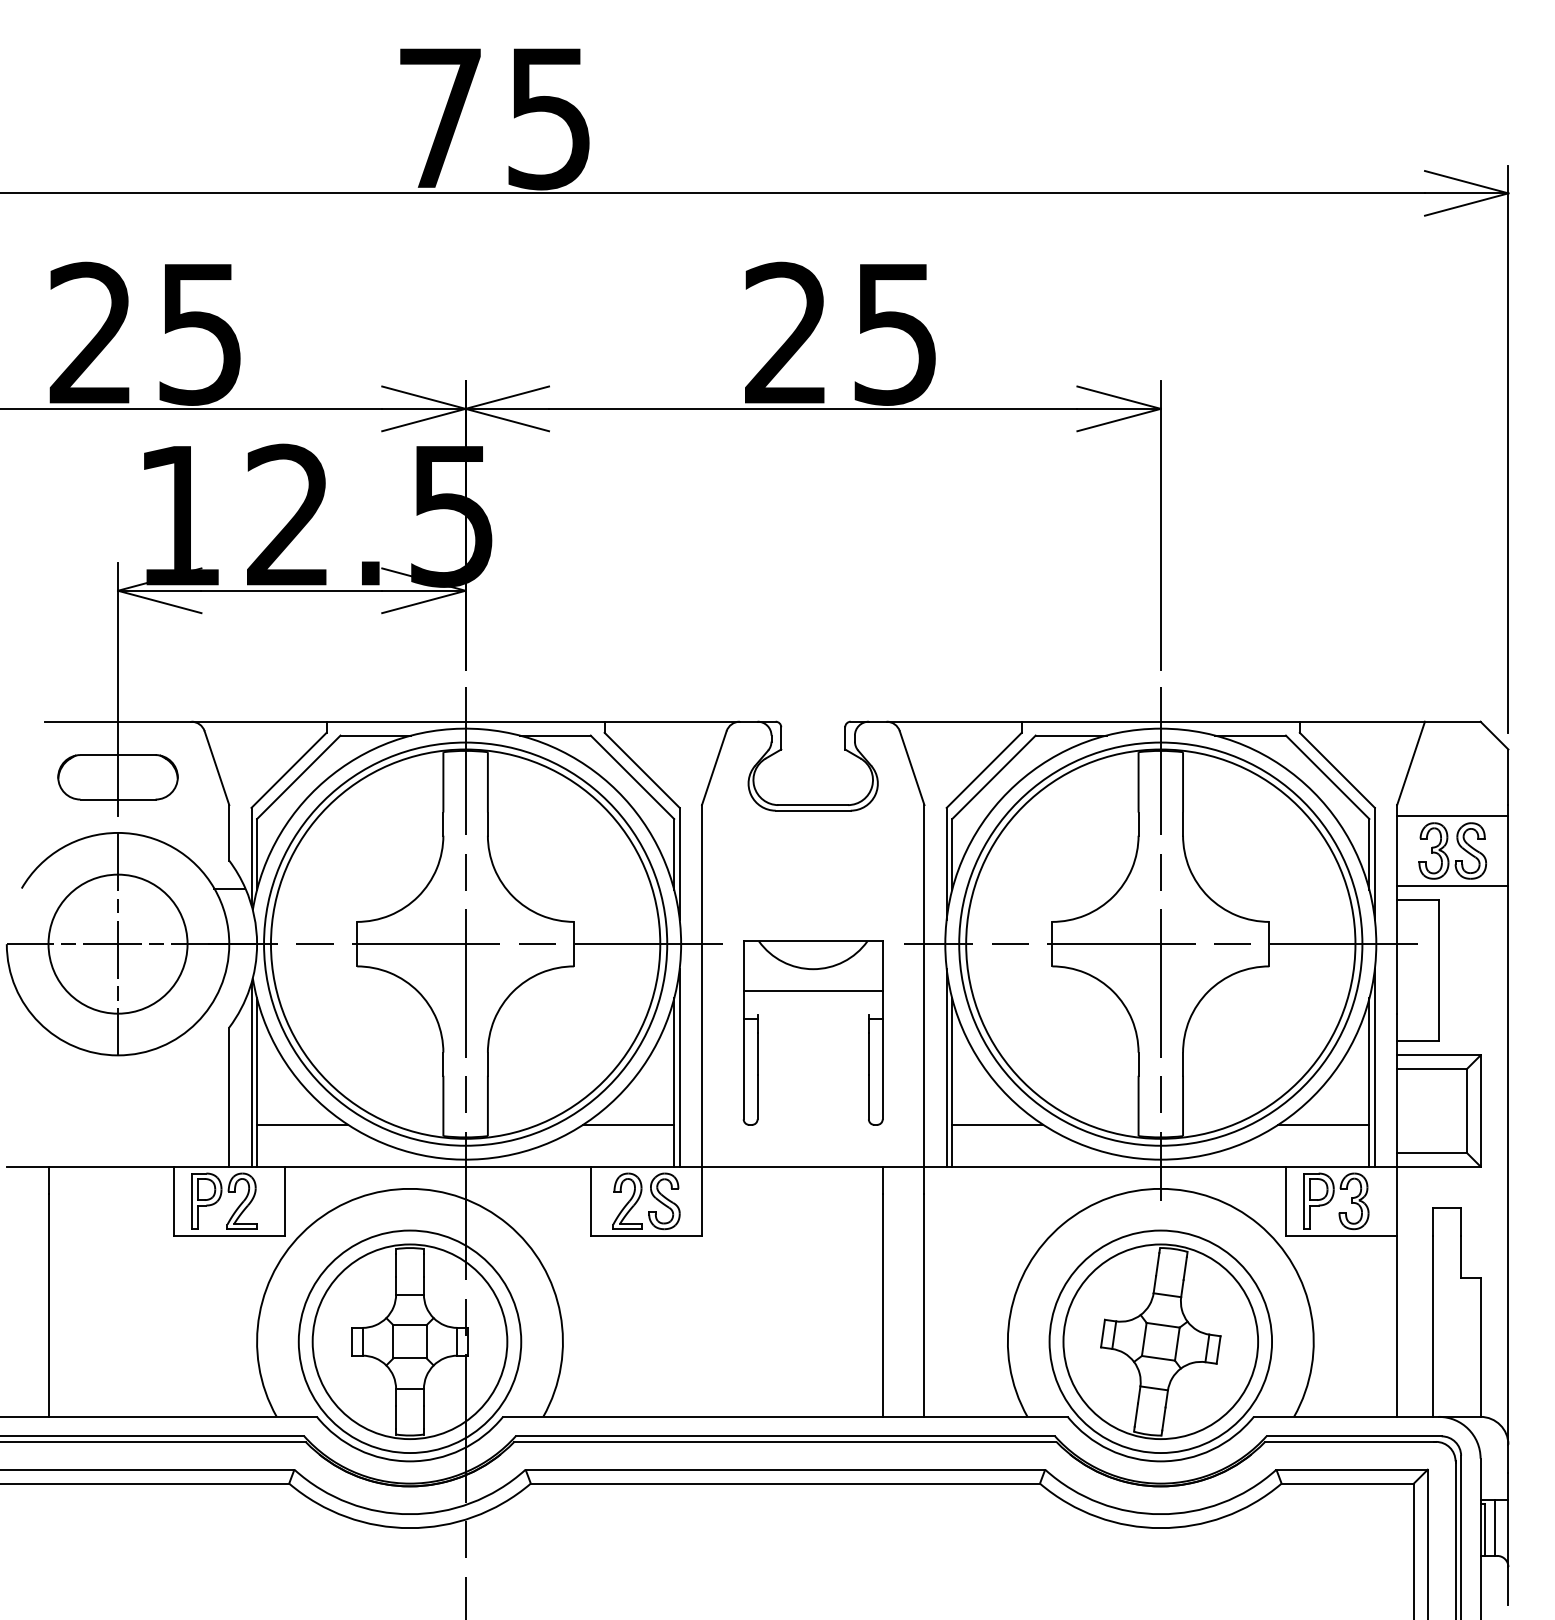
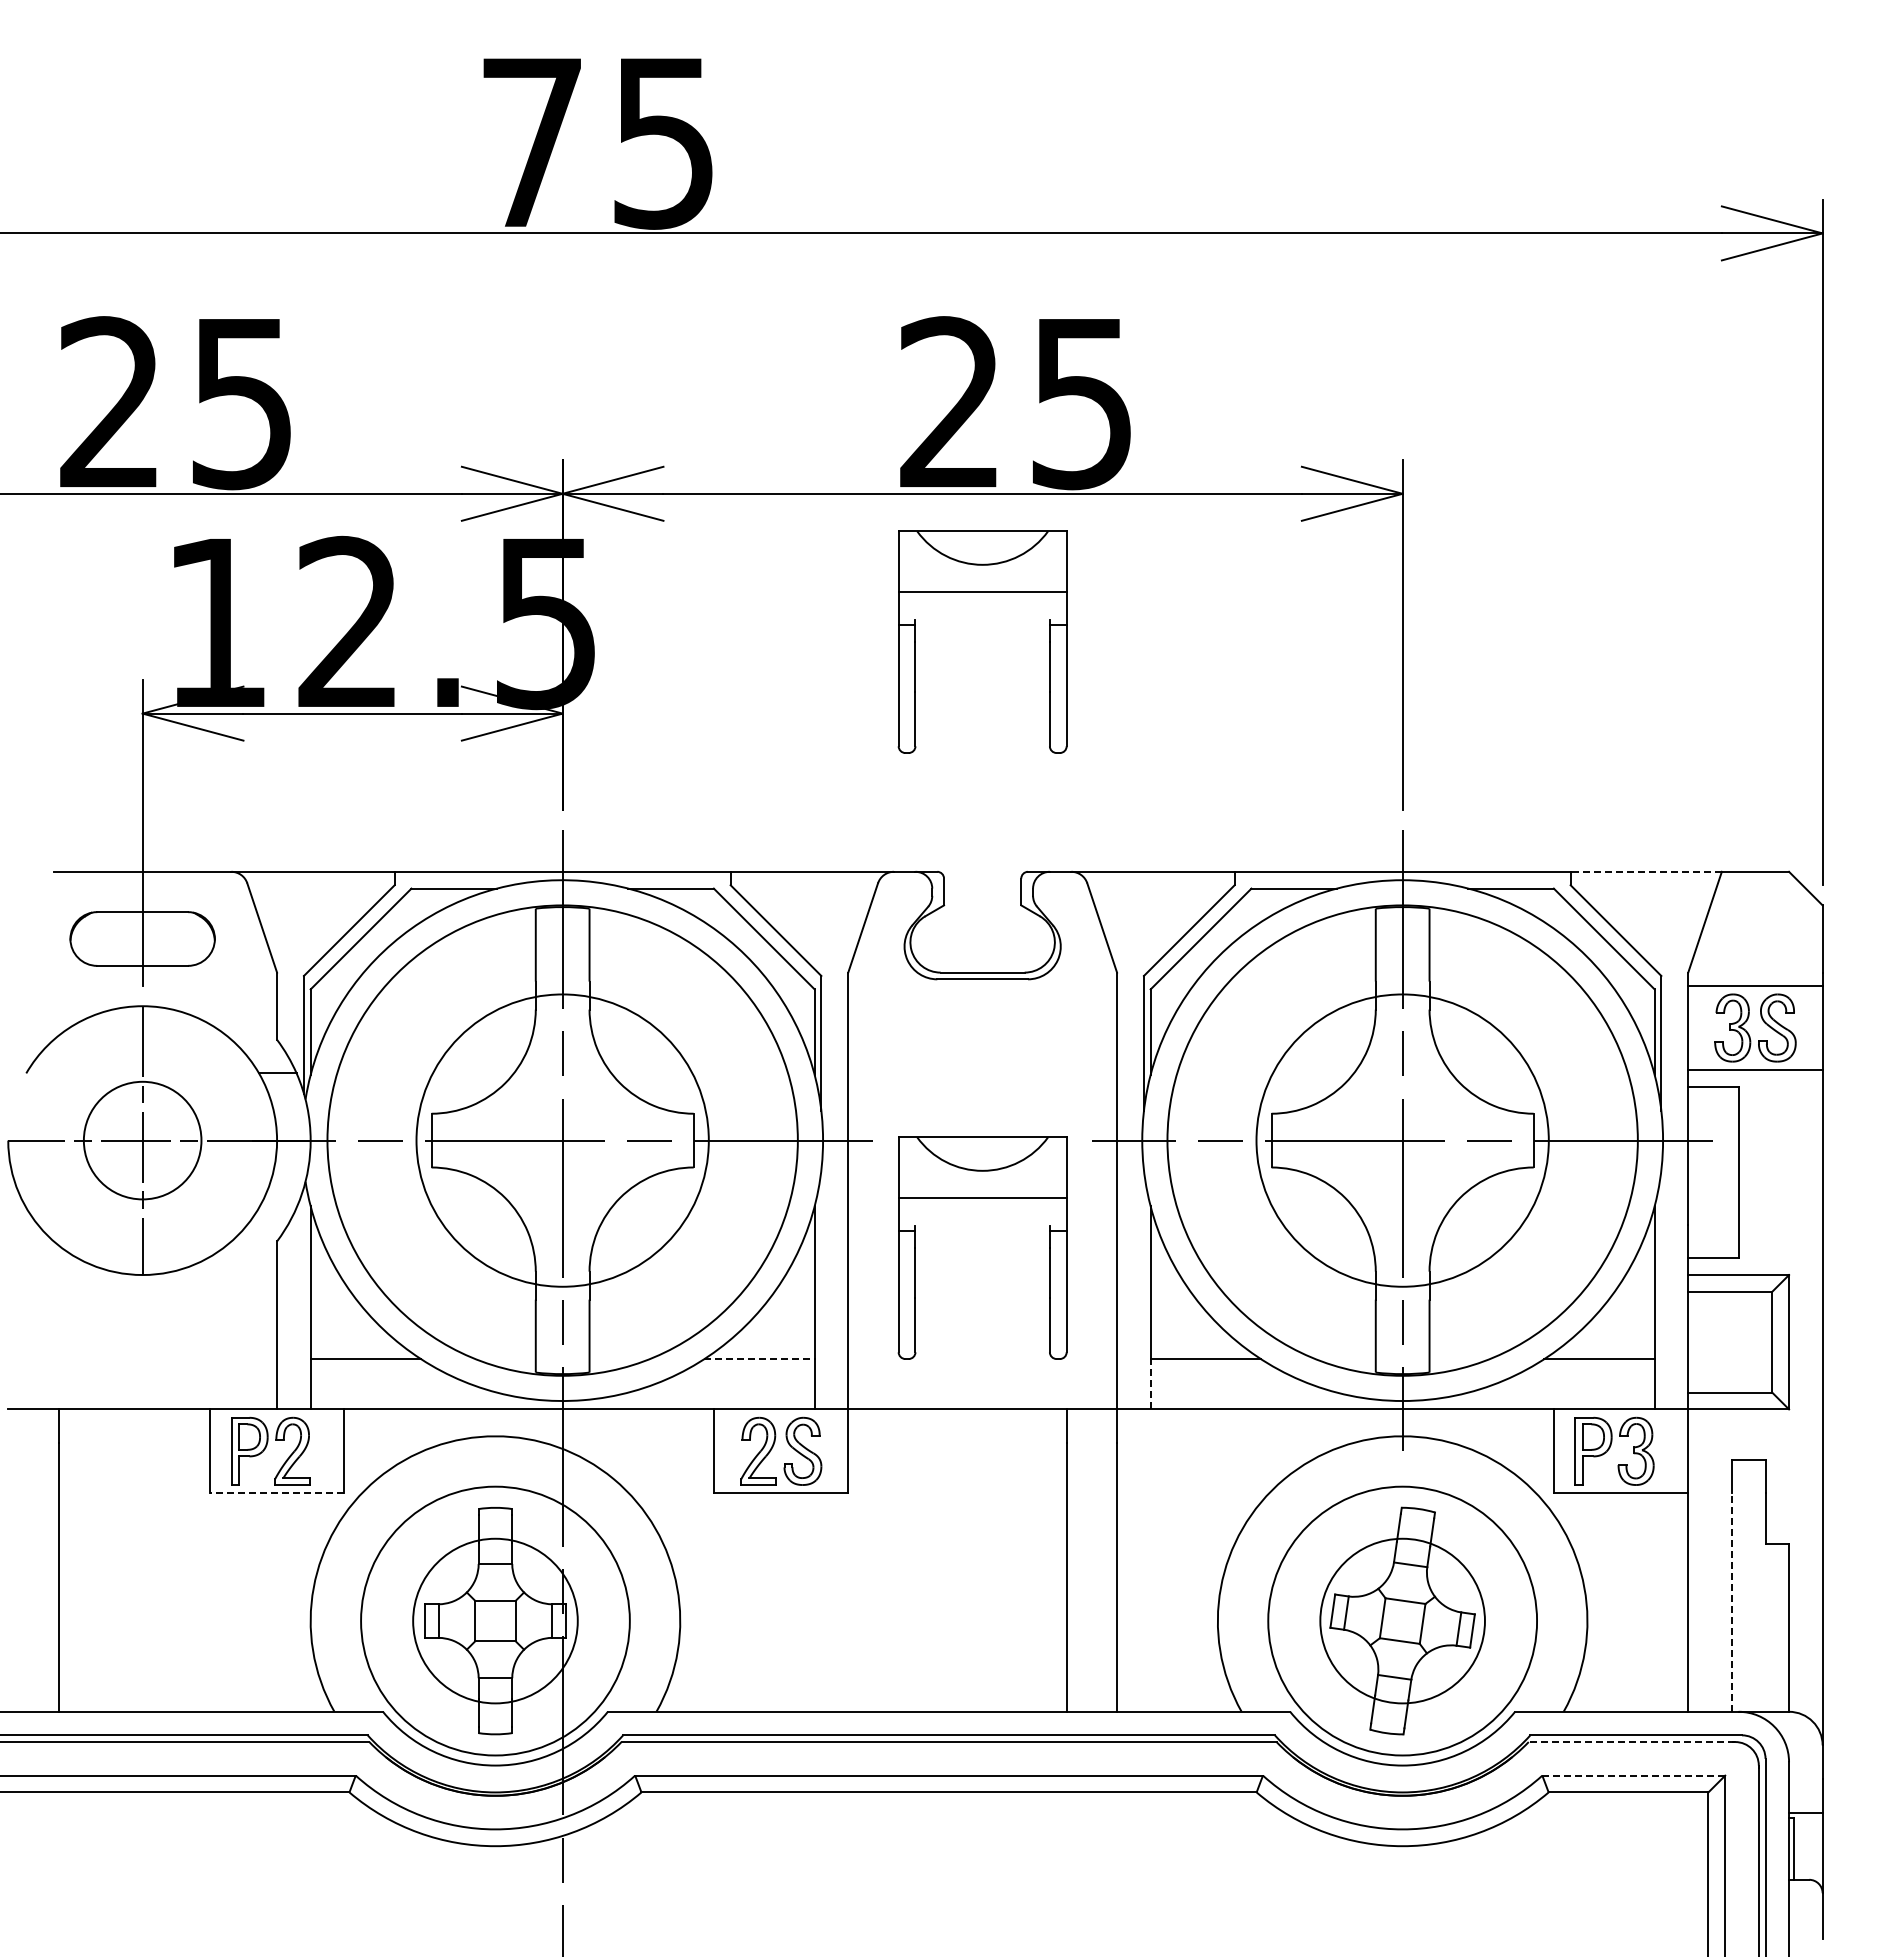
part: (813, 490) -> (982, 592), added
line: (1362, 721) -> (1646, 871), solid -> dashed
circle: (117, 944) -> (142, 1140), size x0.7
circle: (465, 944) -> (562, 1140), size x0.6
circle: (1160, 944) -> (1402, 1140), size x0.6
line: (679, 1067) -> (821, 1289), removed
line: (946, 1067) -> (1143, 1289), removed
line: (1375, 1067) -> (1661, 1289), removed
line: (251, 1074) -> (303, 1298), removed
line: (629, 1125) -> (760, 1359), solid -> dashed
line: (952, 1145) -> (1150, 1383), solid -> dashed
line: (228, 1236) -> (276, 1493), solid -> dashed
line: (1432, 1326) -> (1731, 1602), solid -> dashed
circle: (410, 1341) -> (495, 1620), size x0.7
circle: (1160, 1341) -> (1402, 1620), size x0.7
line: (1350, 1442) -> (1631, 1742), solid -> dashed
line: (1351, 1469) -> (1633, 1775), solid -> dashed
line: (1494, 1527) -> (1805, 1845), removed

